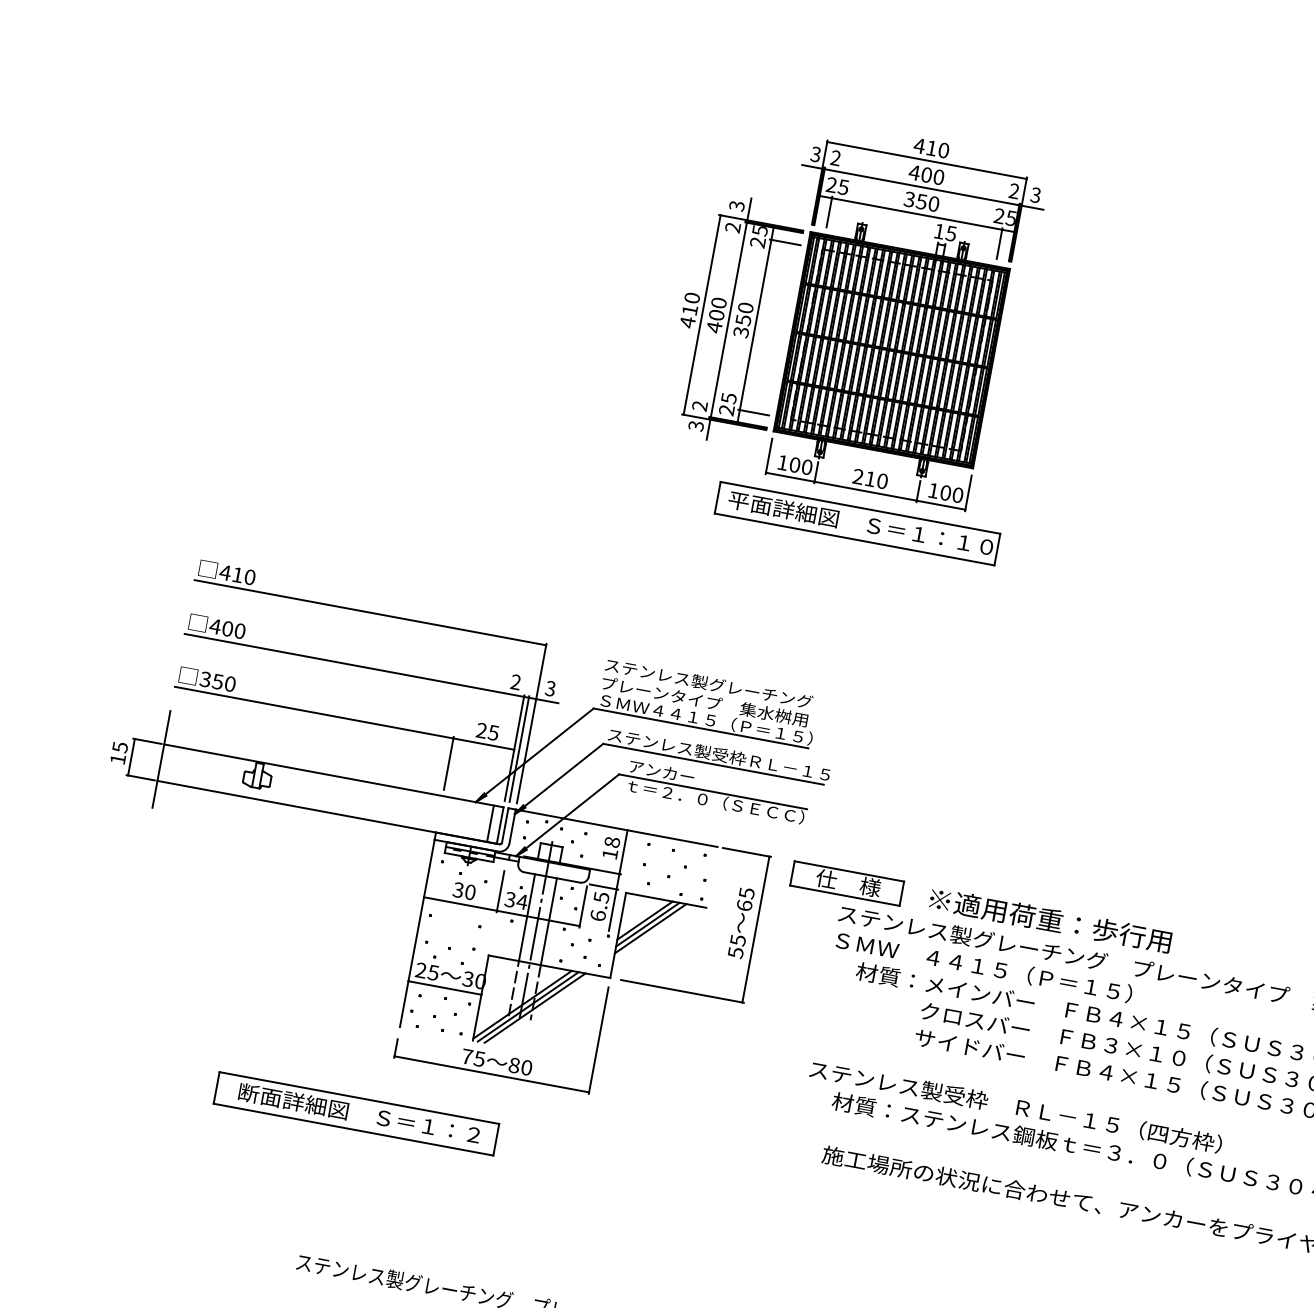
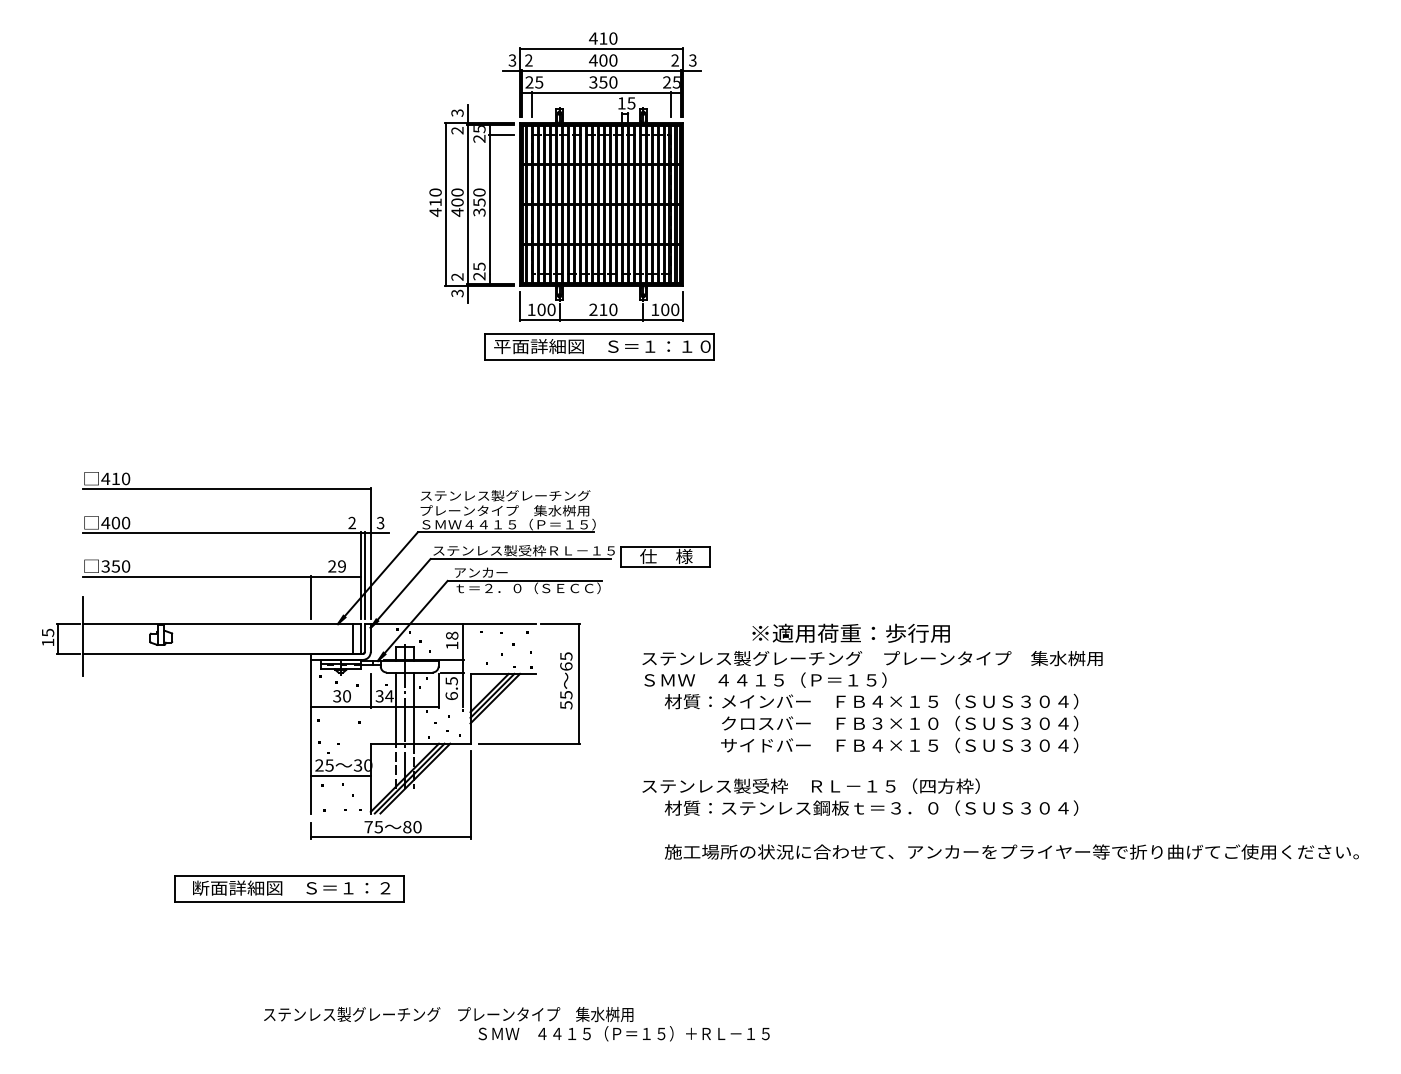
line: (752, 412) -> (500, 274), removed
text: (493, 732) -> (341, 566), 25 -> 29
part: (847, 882) -> (665, 556), moved
text: (1049, 919) -> (850, 632), moved

